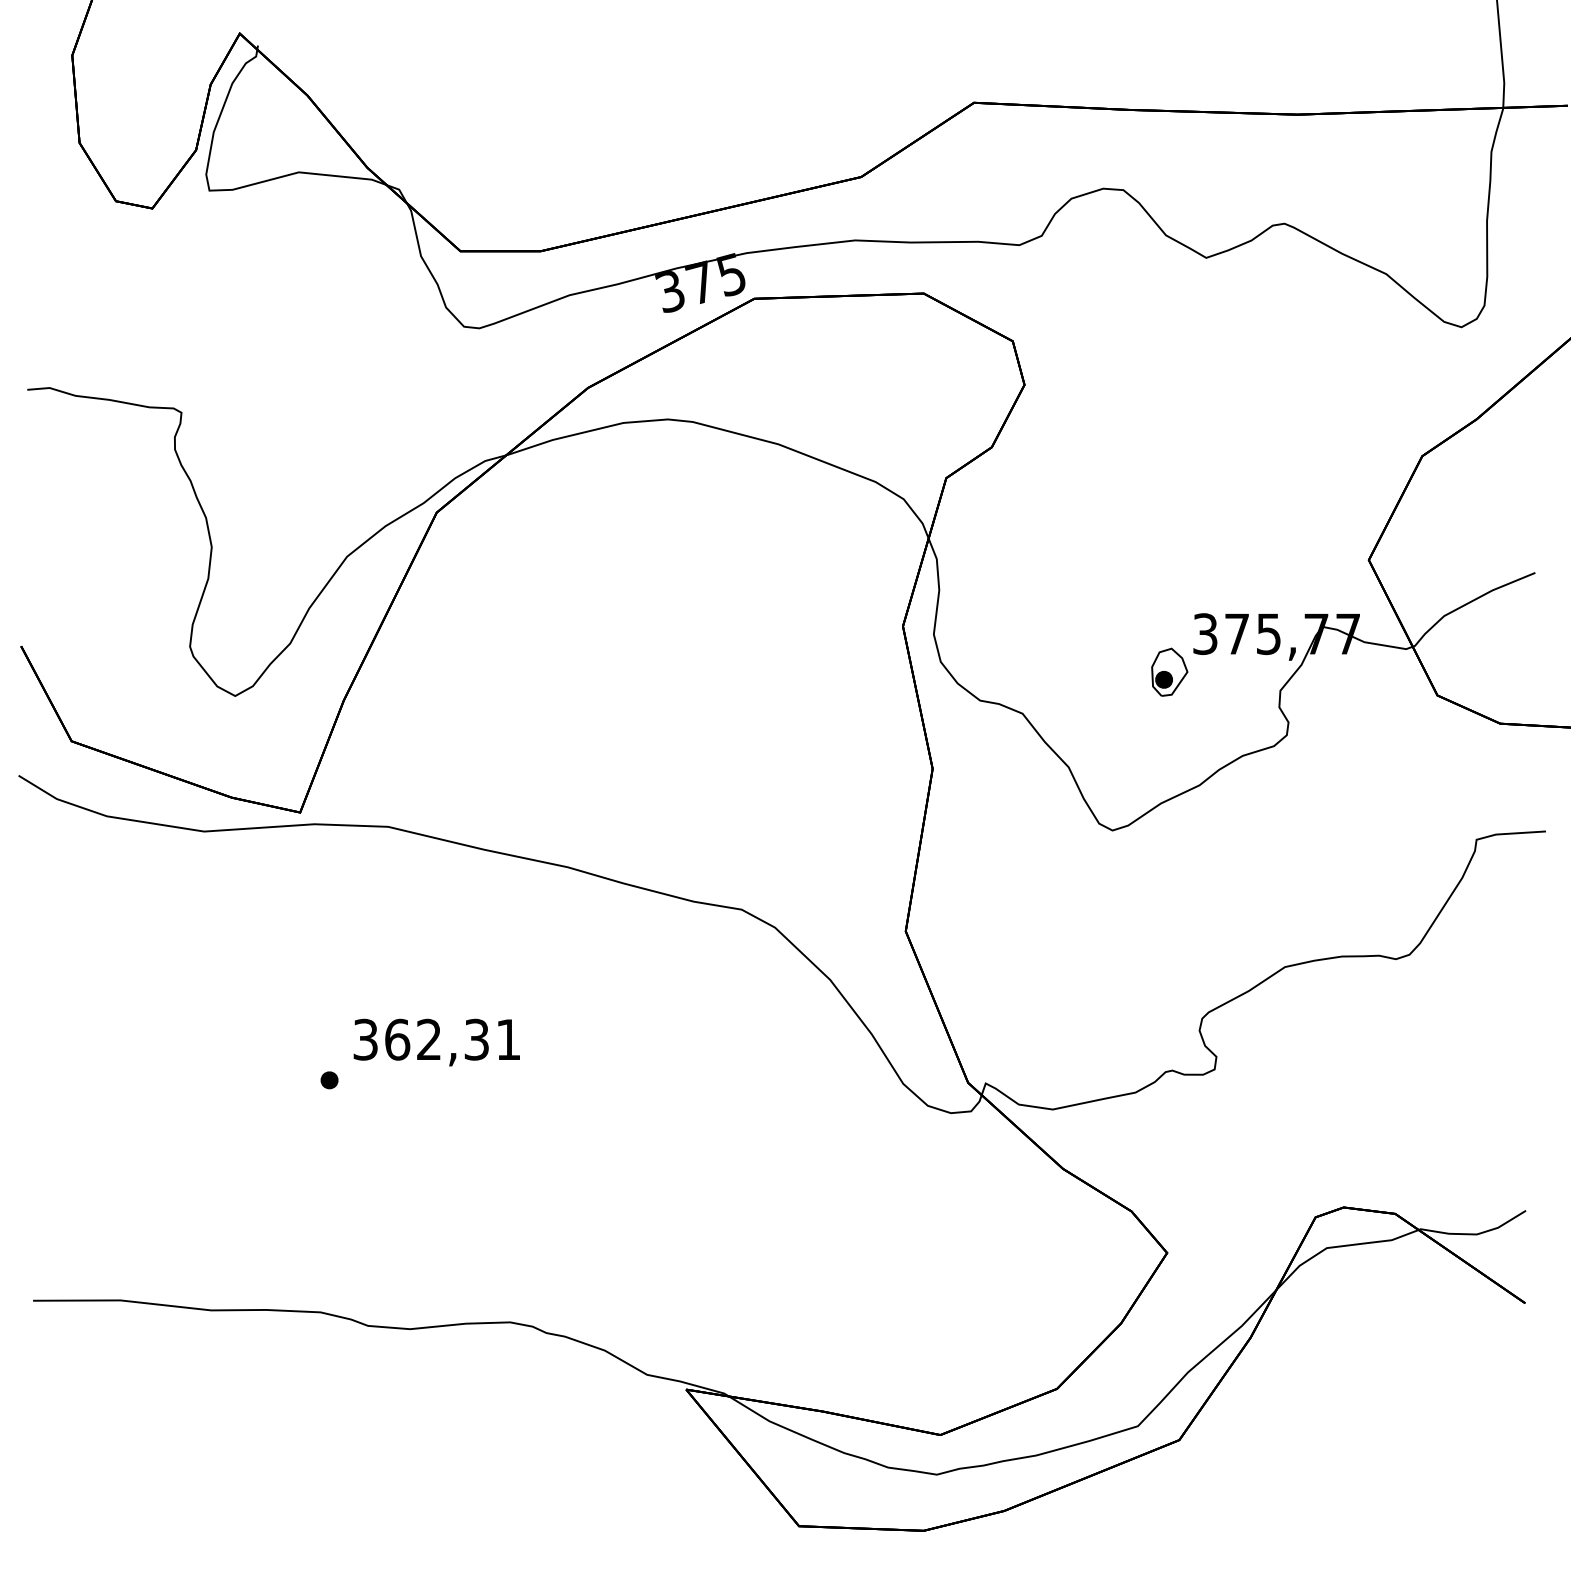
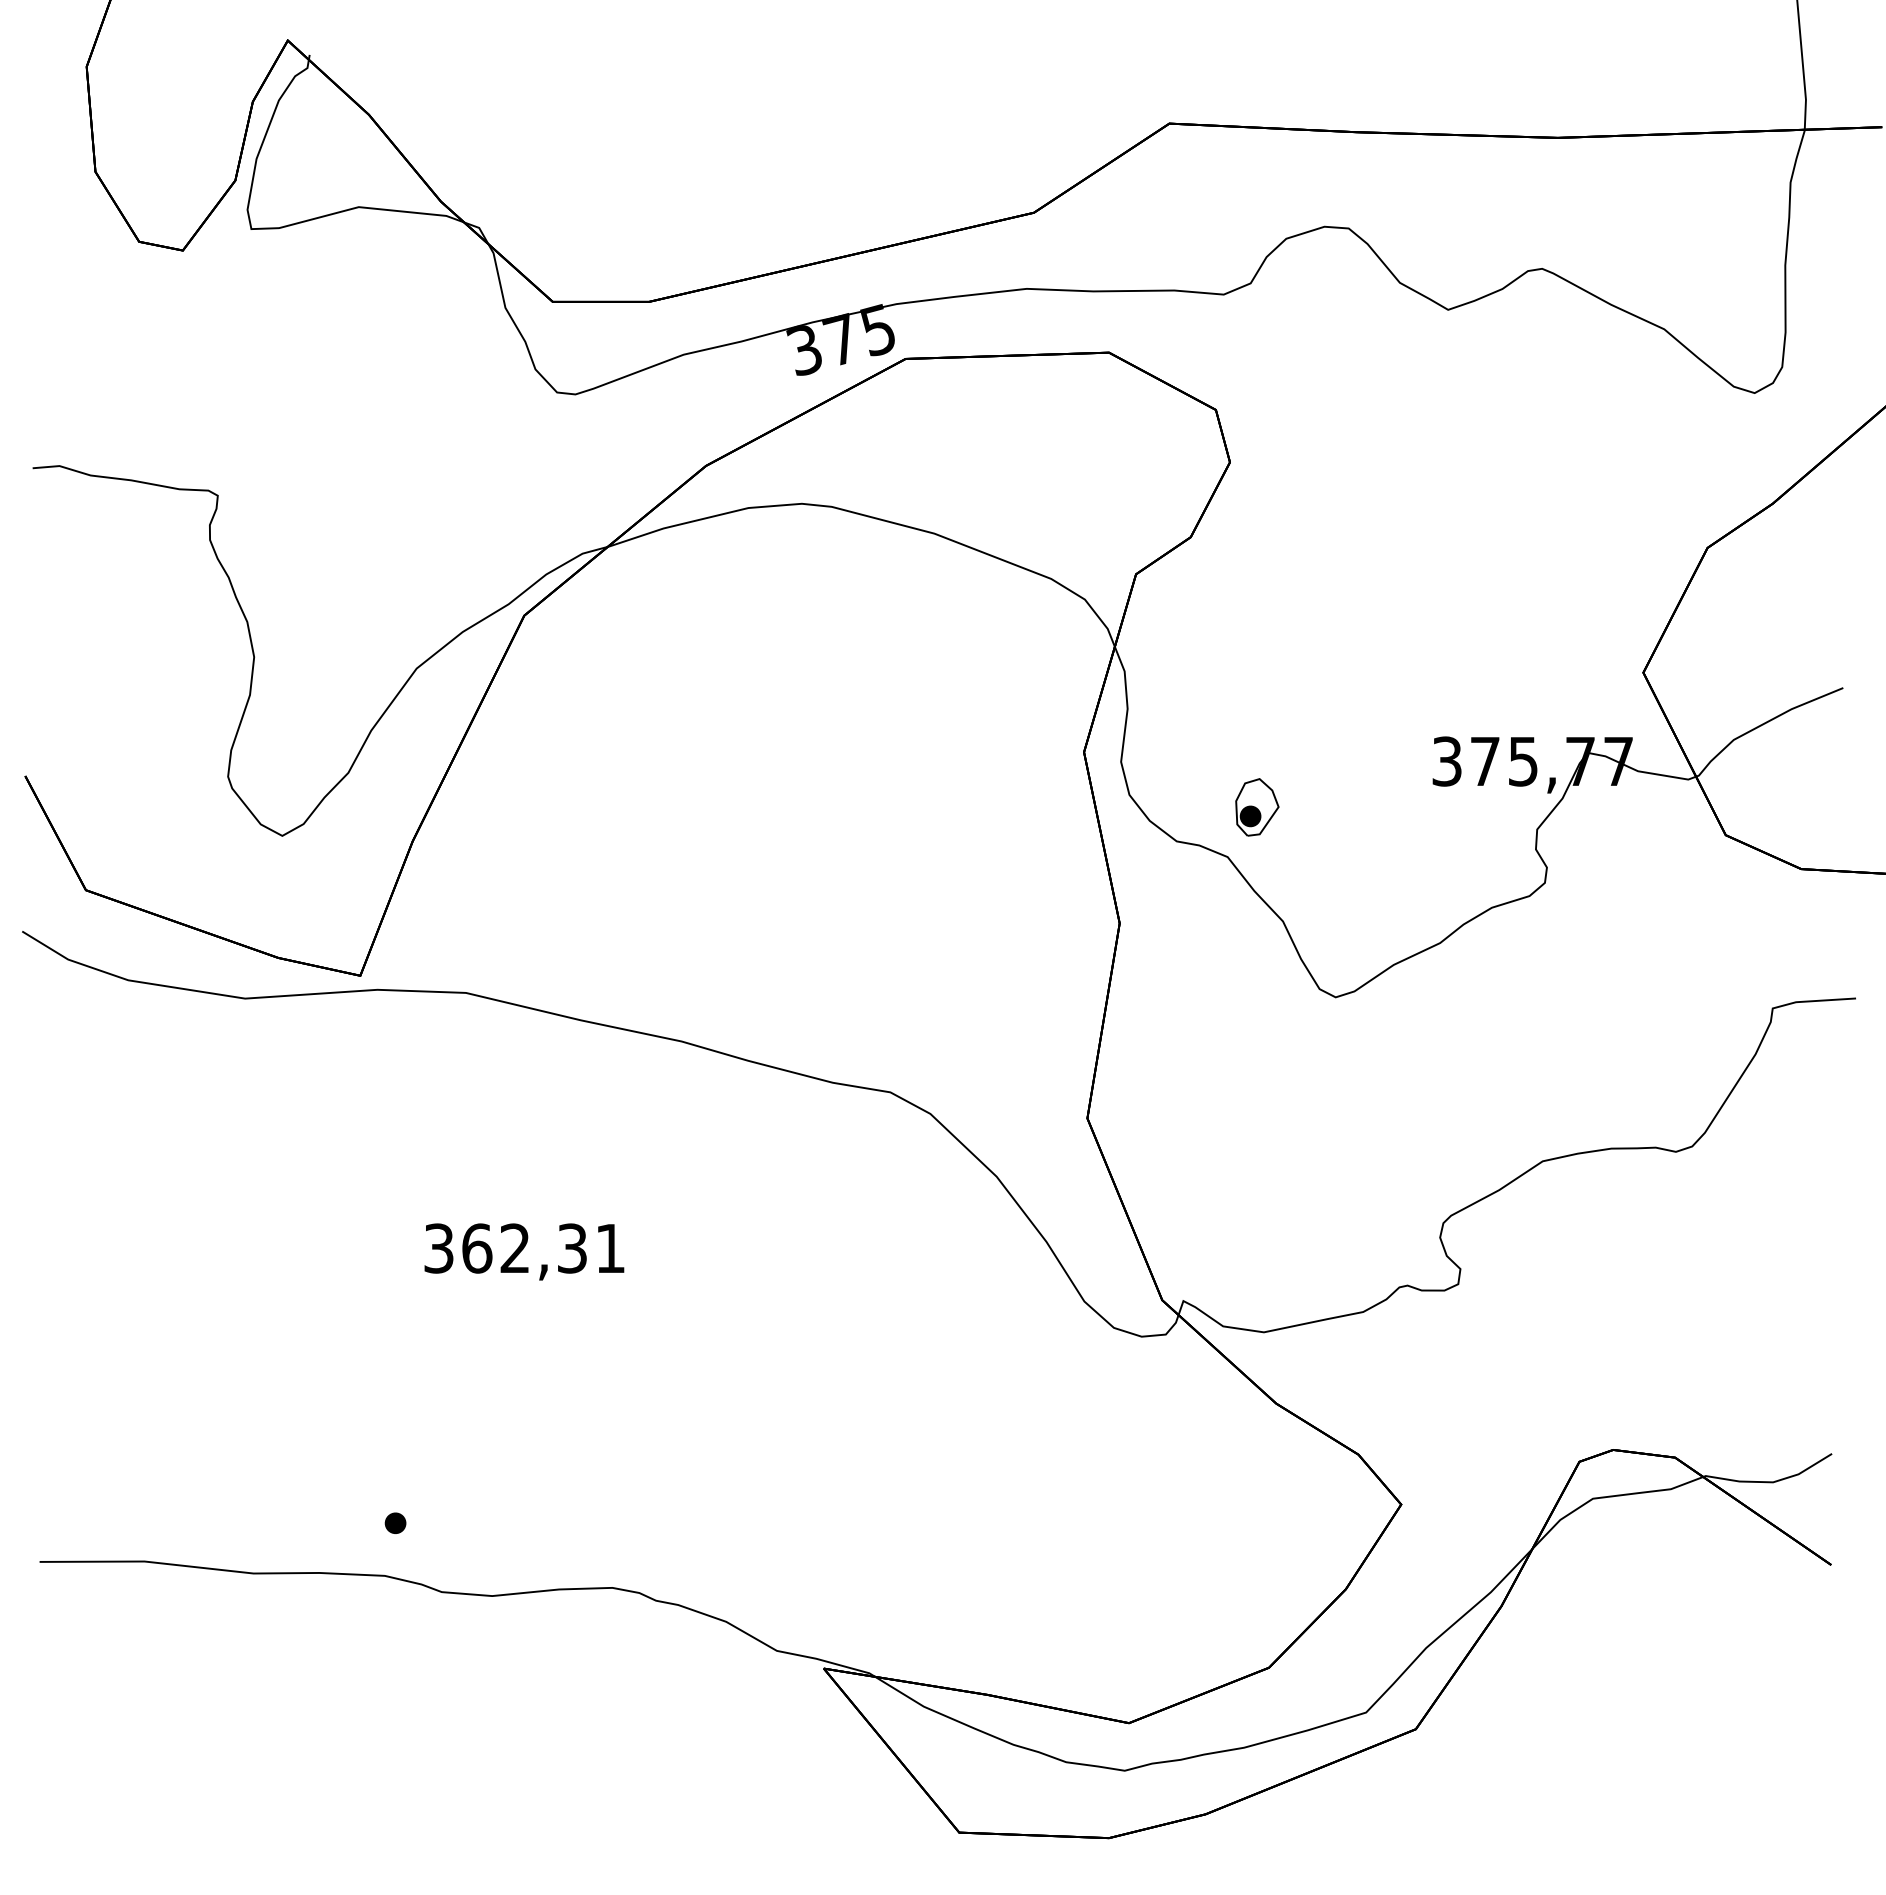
part: (1169, 672) -> (1257, 807), moved
part: (329, 1079) -> (395, 1522), moved

